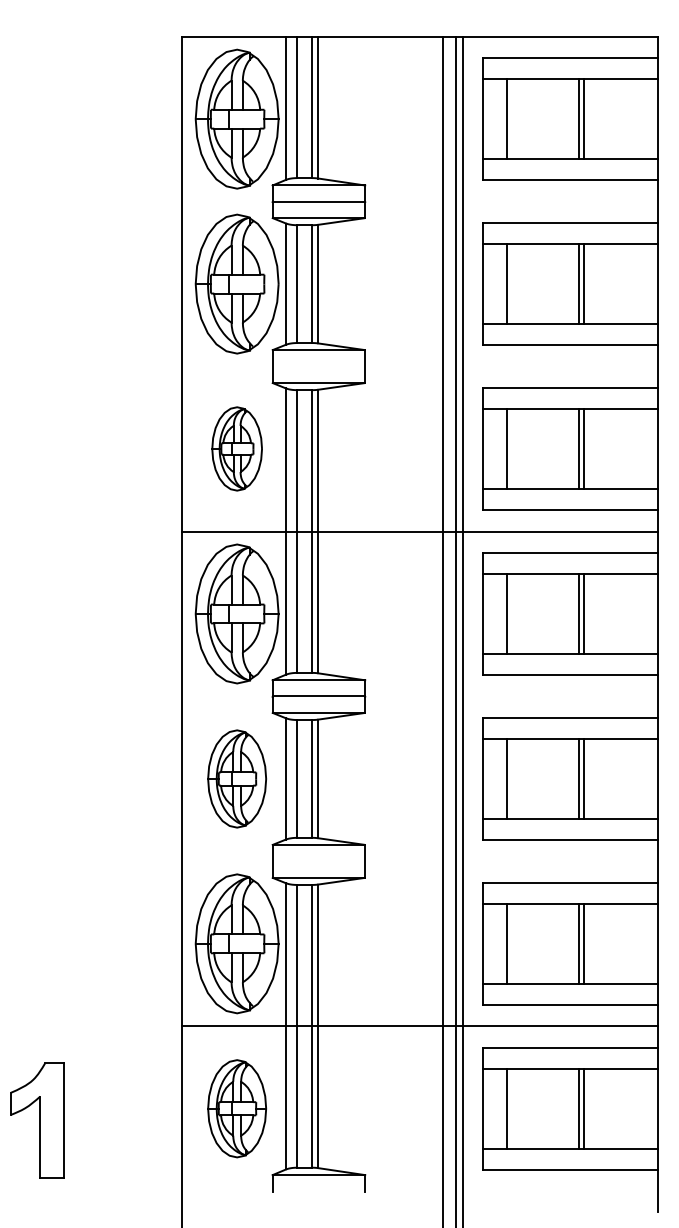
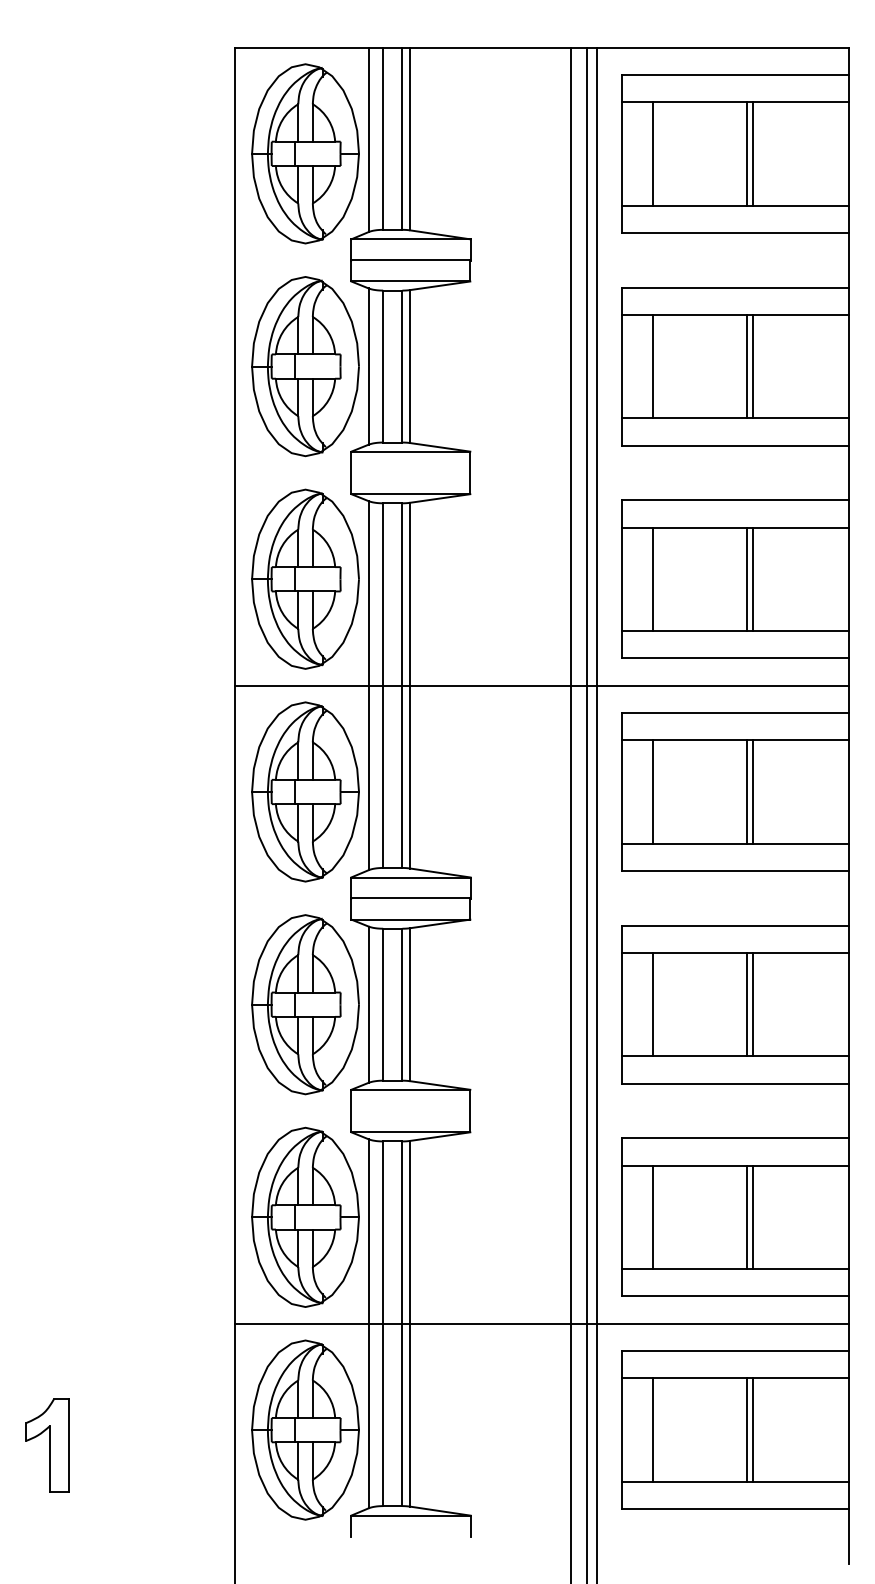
part: (237, 448) -> (305, 578), size x1.67
part: (237, 778) -> (305, 1004), size x1.43
part: (237, 1108) -> (305, 1429), size x1.43
part: (37, 1120) -> (47, 1445), size x0.62

